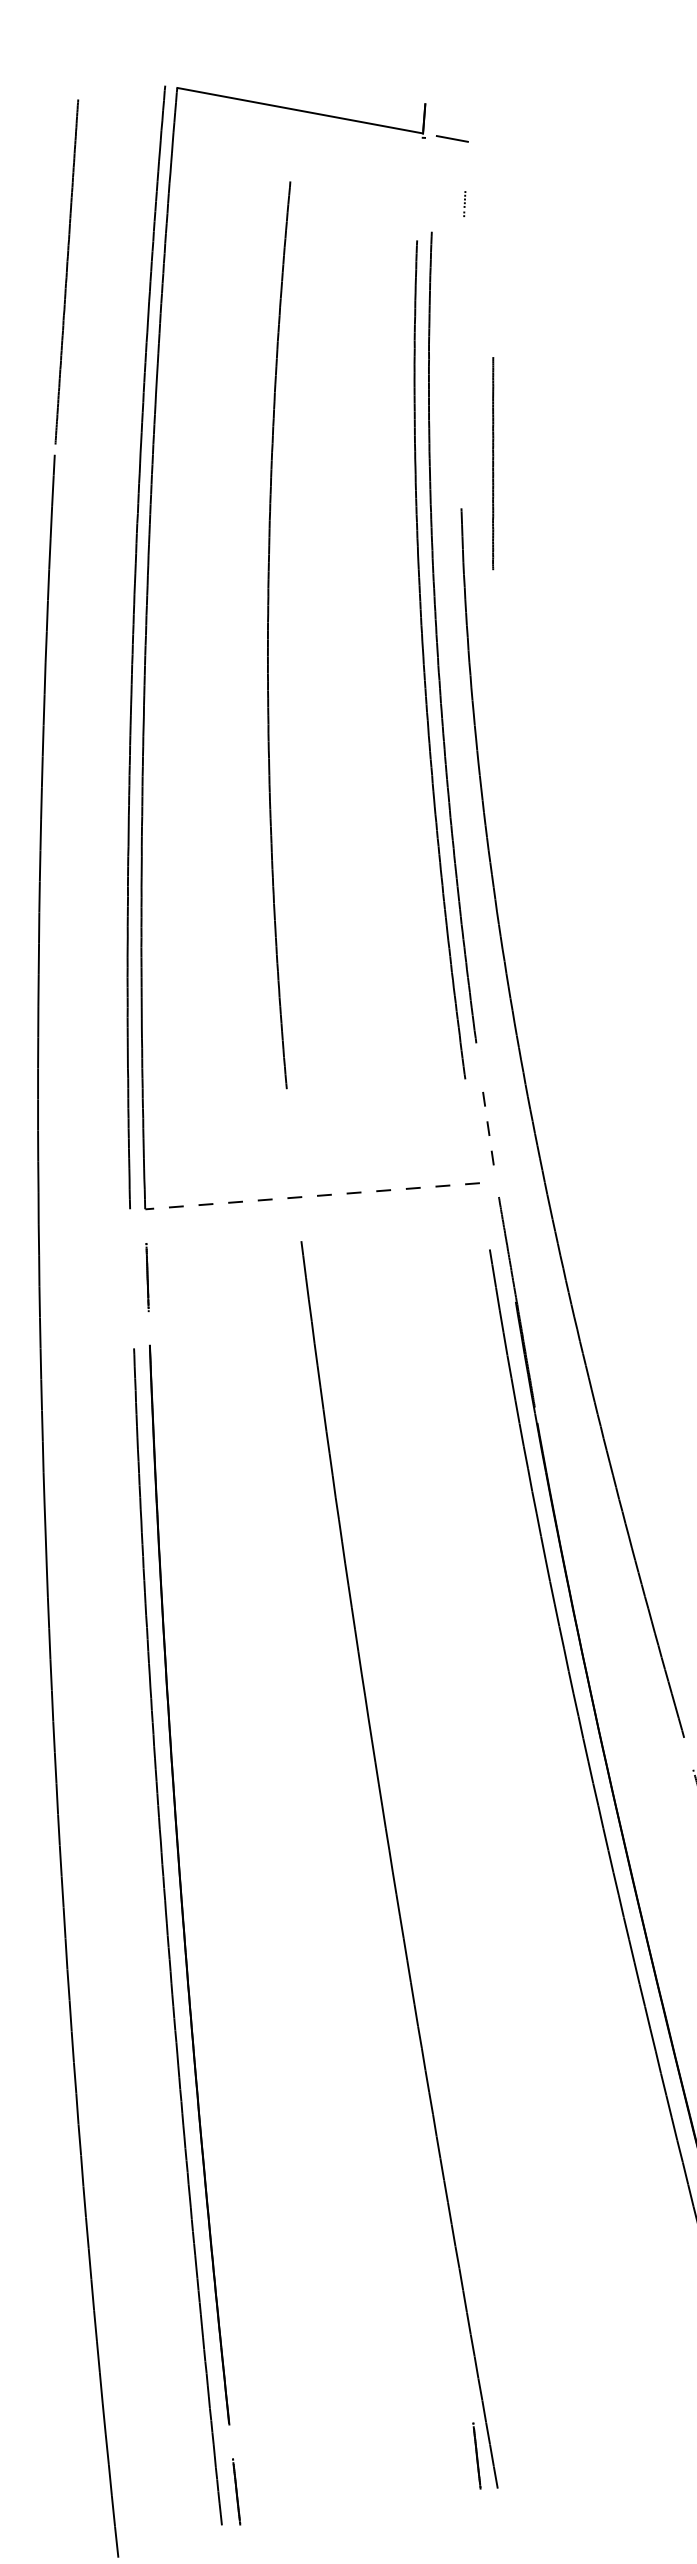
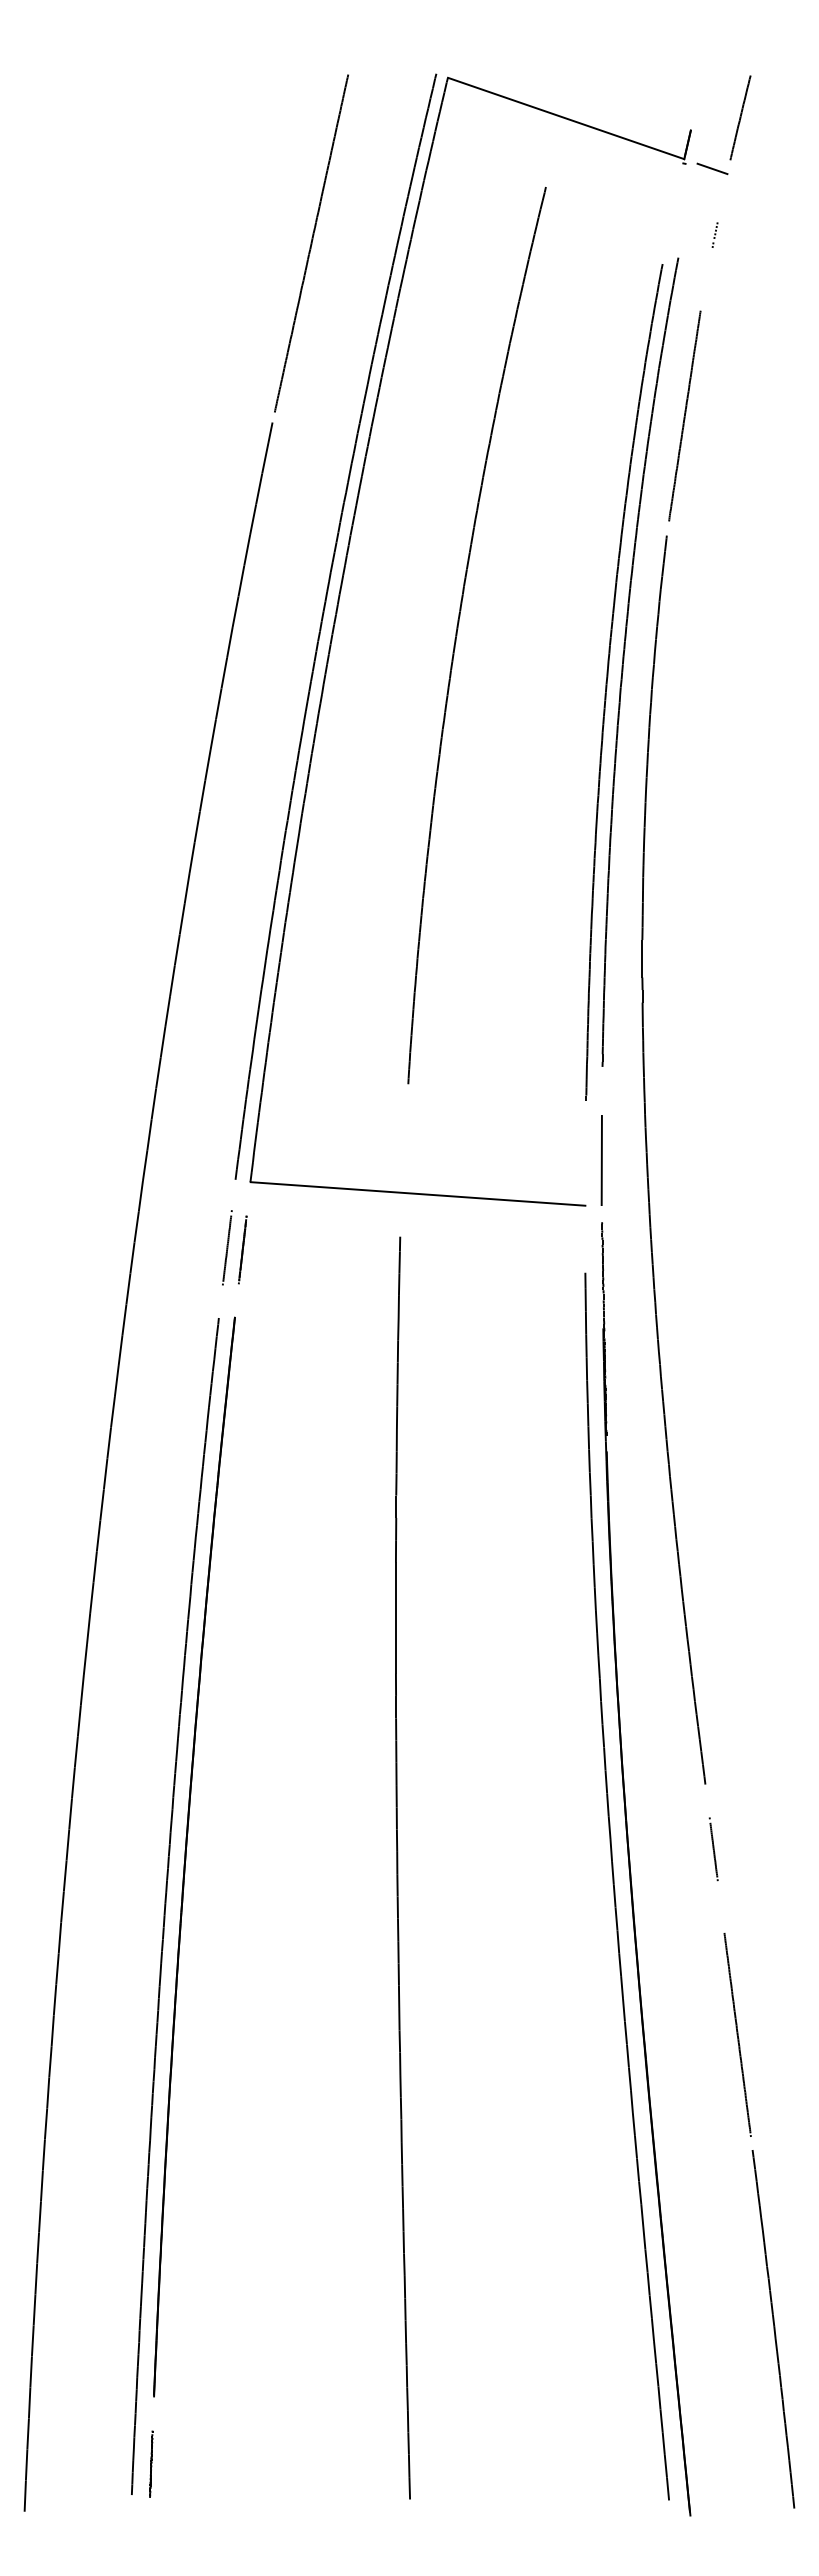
line: (472, 83) -> (740, 117), added
line: (492, 463) -> (684, 415), moved
line: (489, 1136) -> (601, 1160), dashed -> solid
line: (313, 1195) -> (418, 1193), dashed -> solid
line: (132, 1277) -> (227, 1247), added
line: (477, 2455) -> (394, 2463), removed

